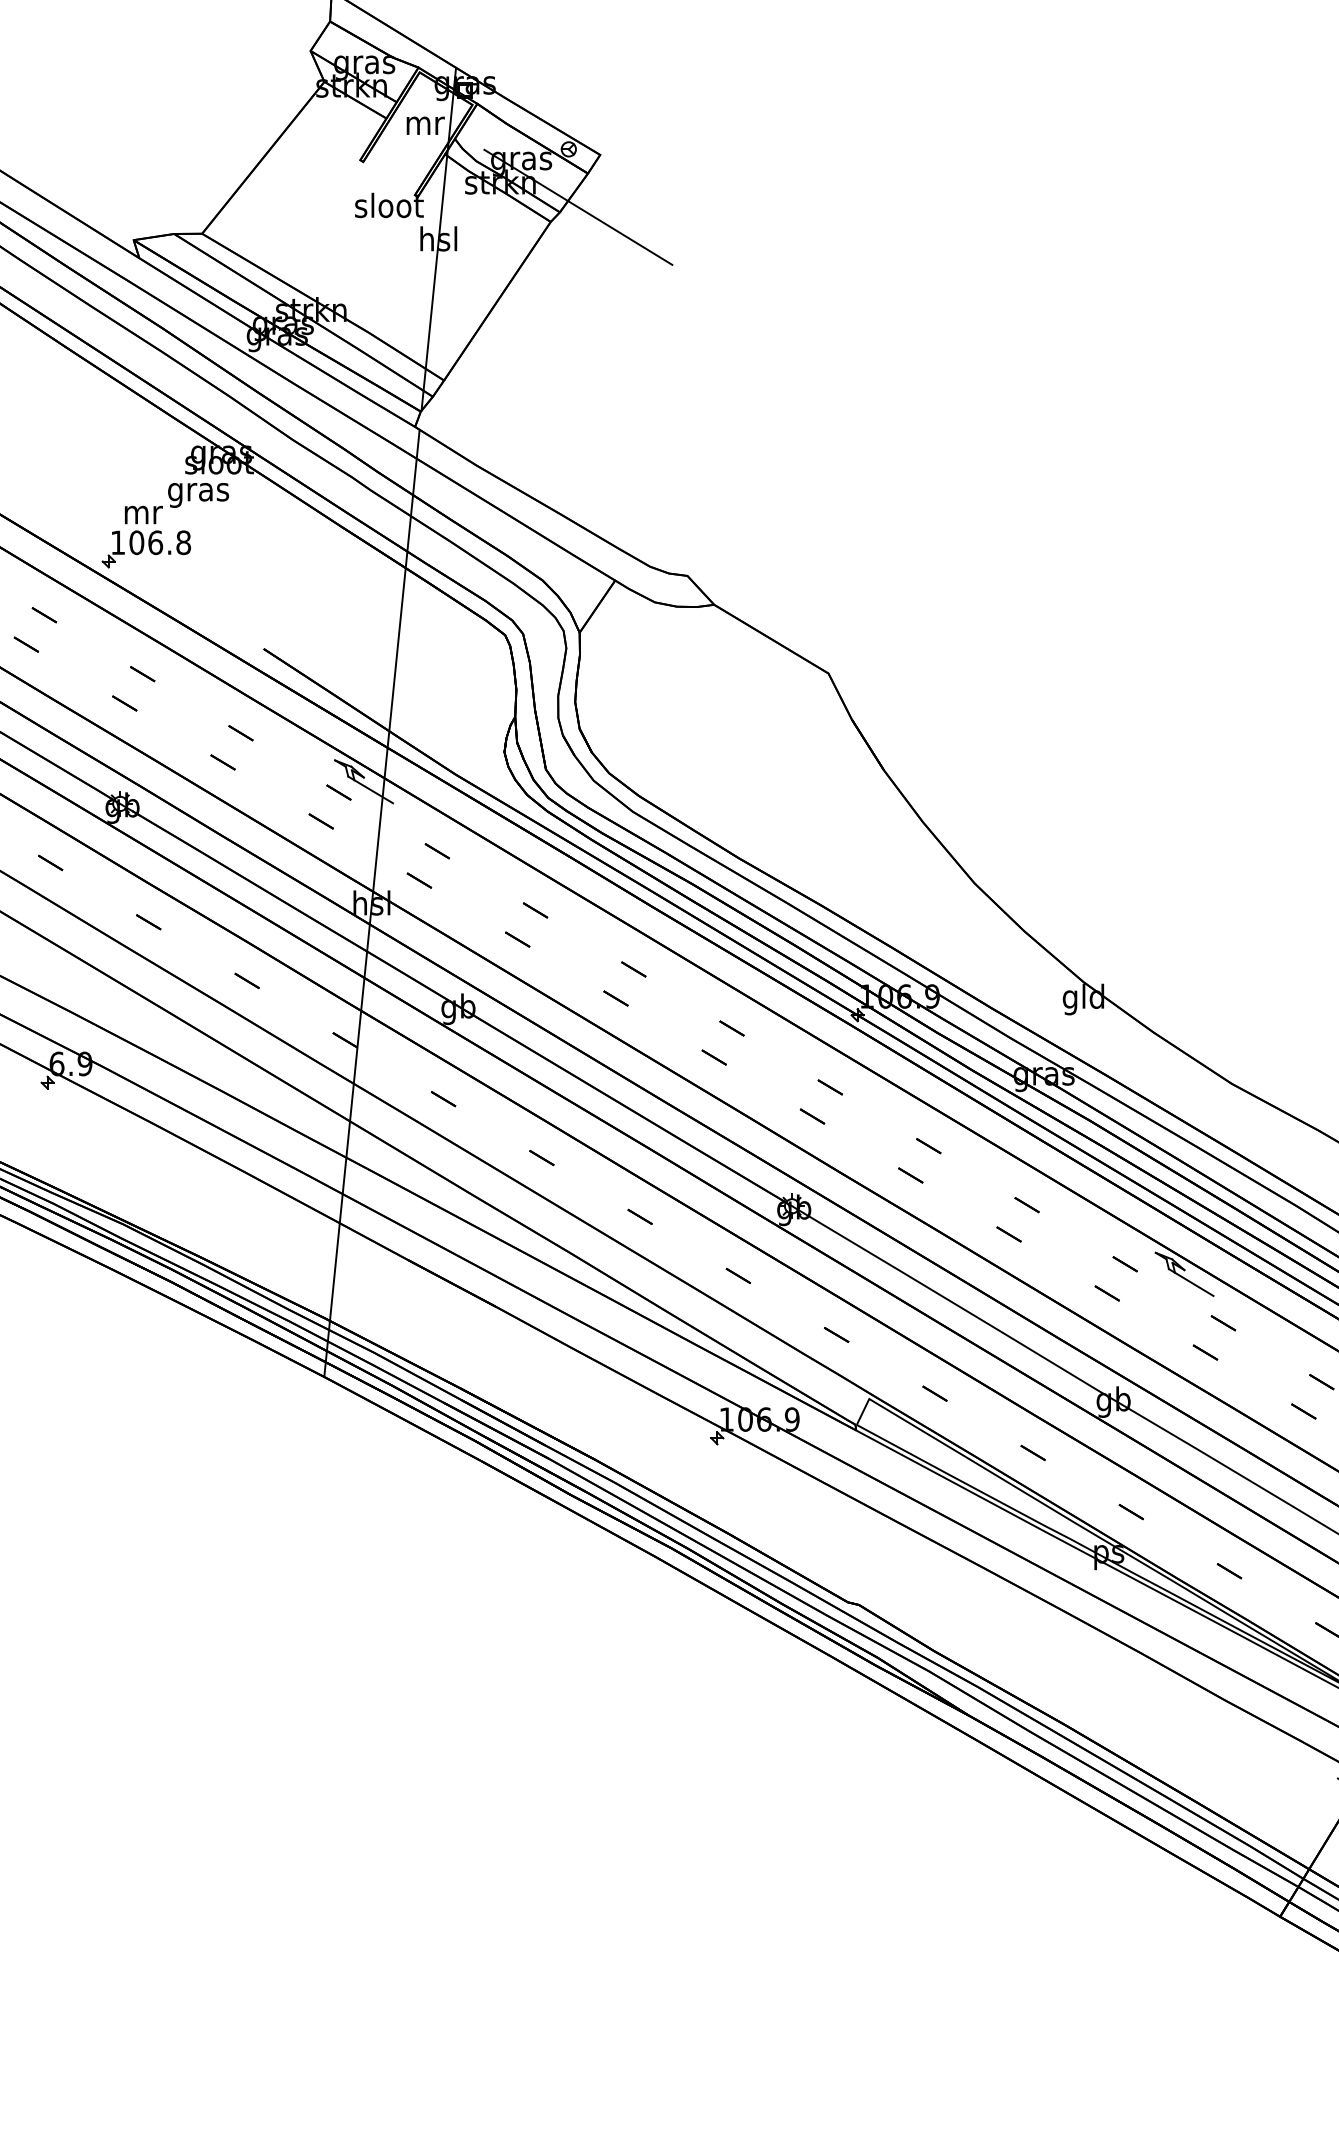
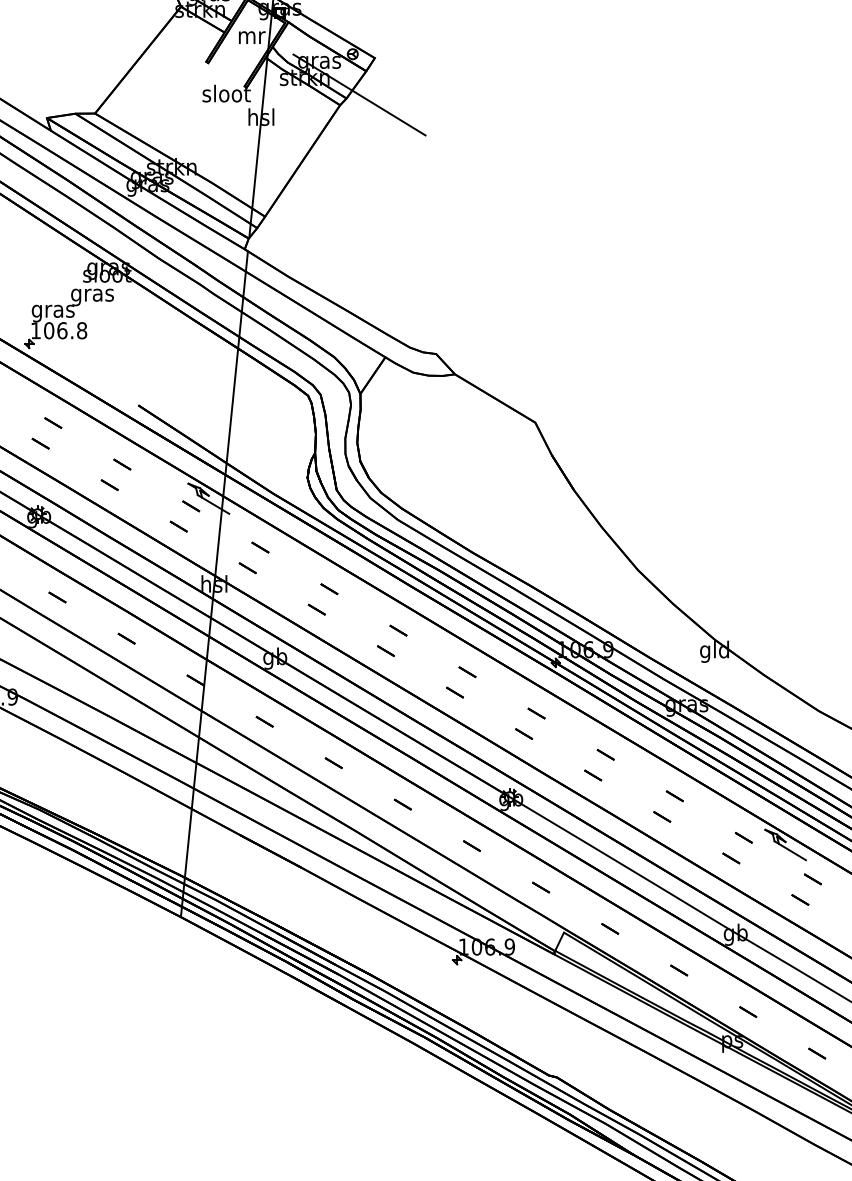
text: (142, 517) -> (53, 312), mr -> gras

